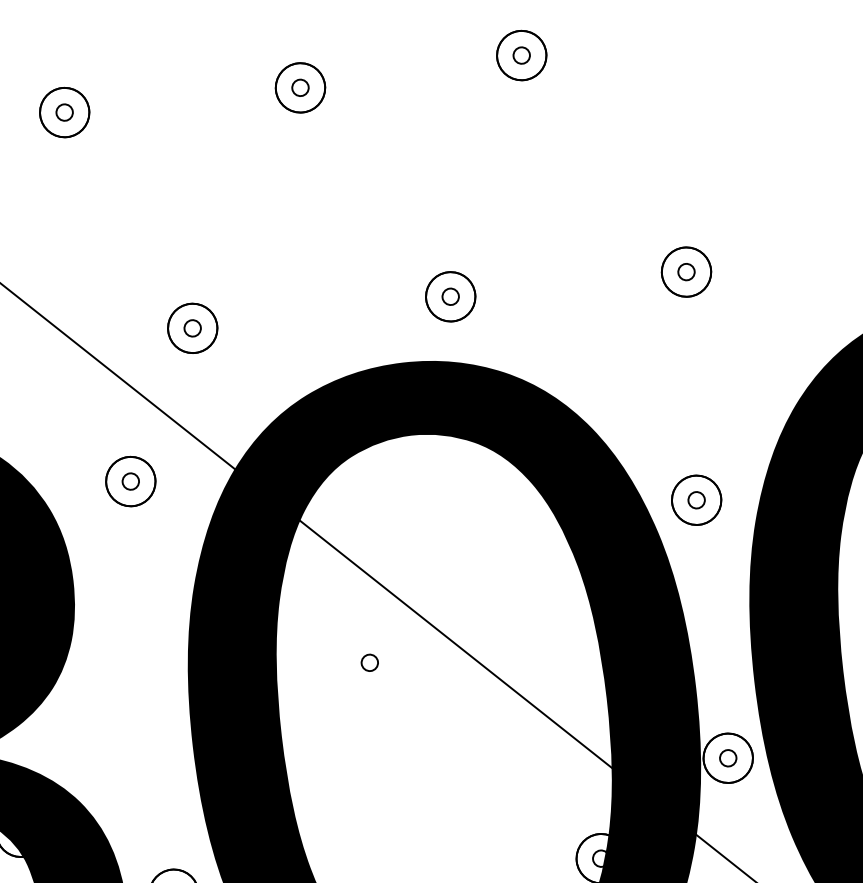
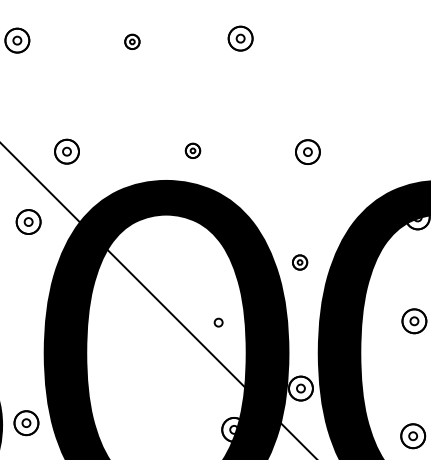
part: (300, 87) -> (132, 41), size x0.6
part: (449, 296) -> (192, 150), size x0.6
part: (695, 500) -> (299, 262), size x0.6
part: (369, 662) -> (218, 322), moved

